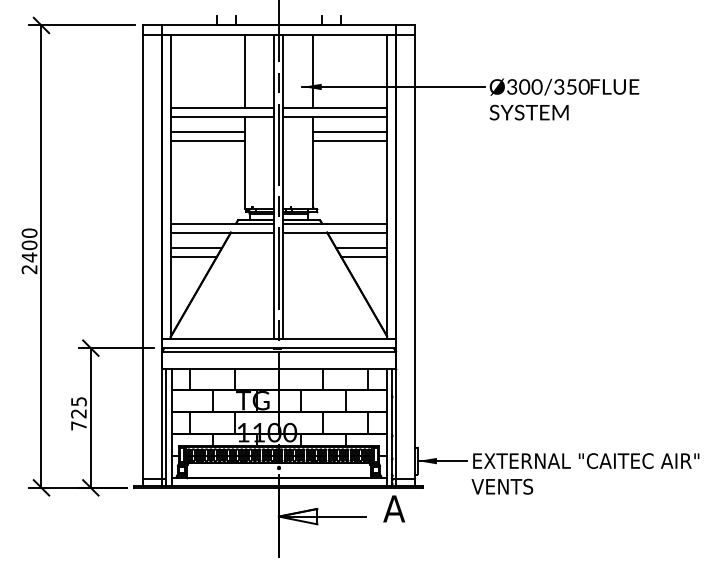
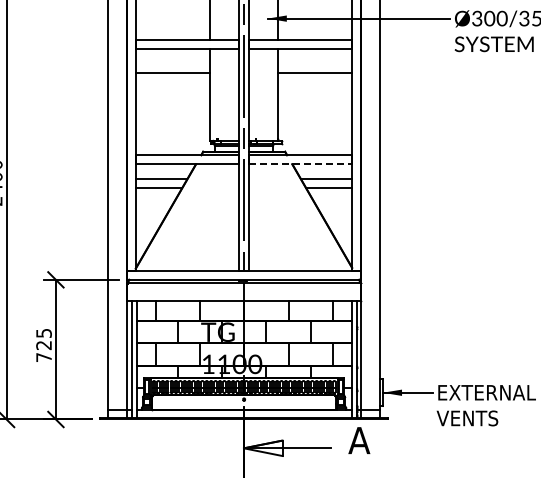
line: (207, 132) -> (172, 64), removed
line: (349, 132) -> (314, 64), removed
line: (335, 232) -> (300, 164), solid -> dashed

